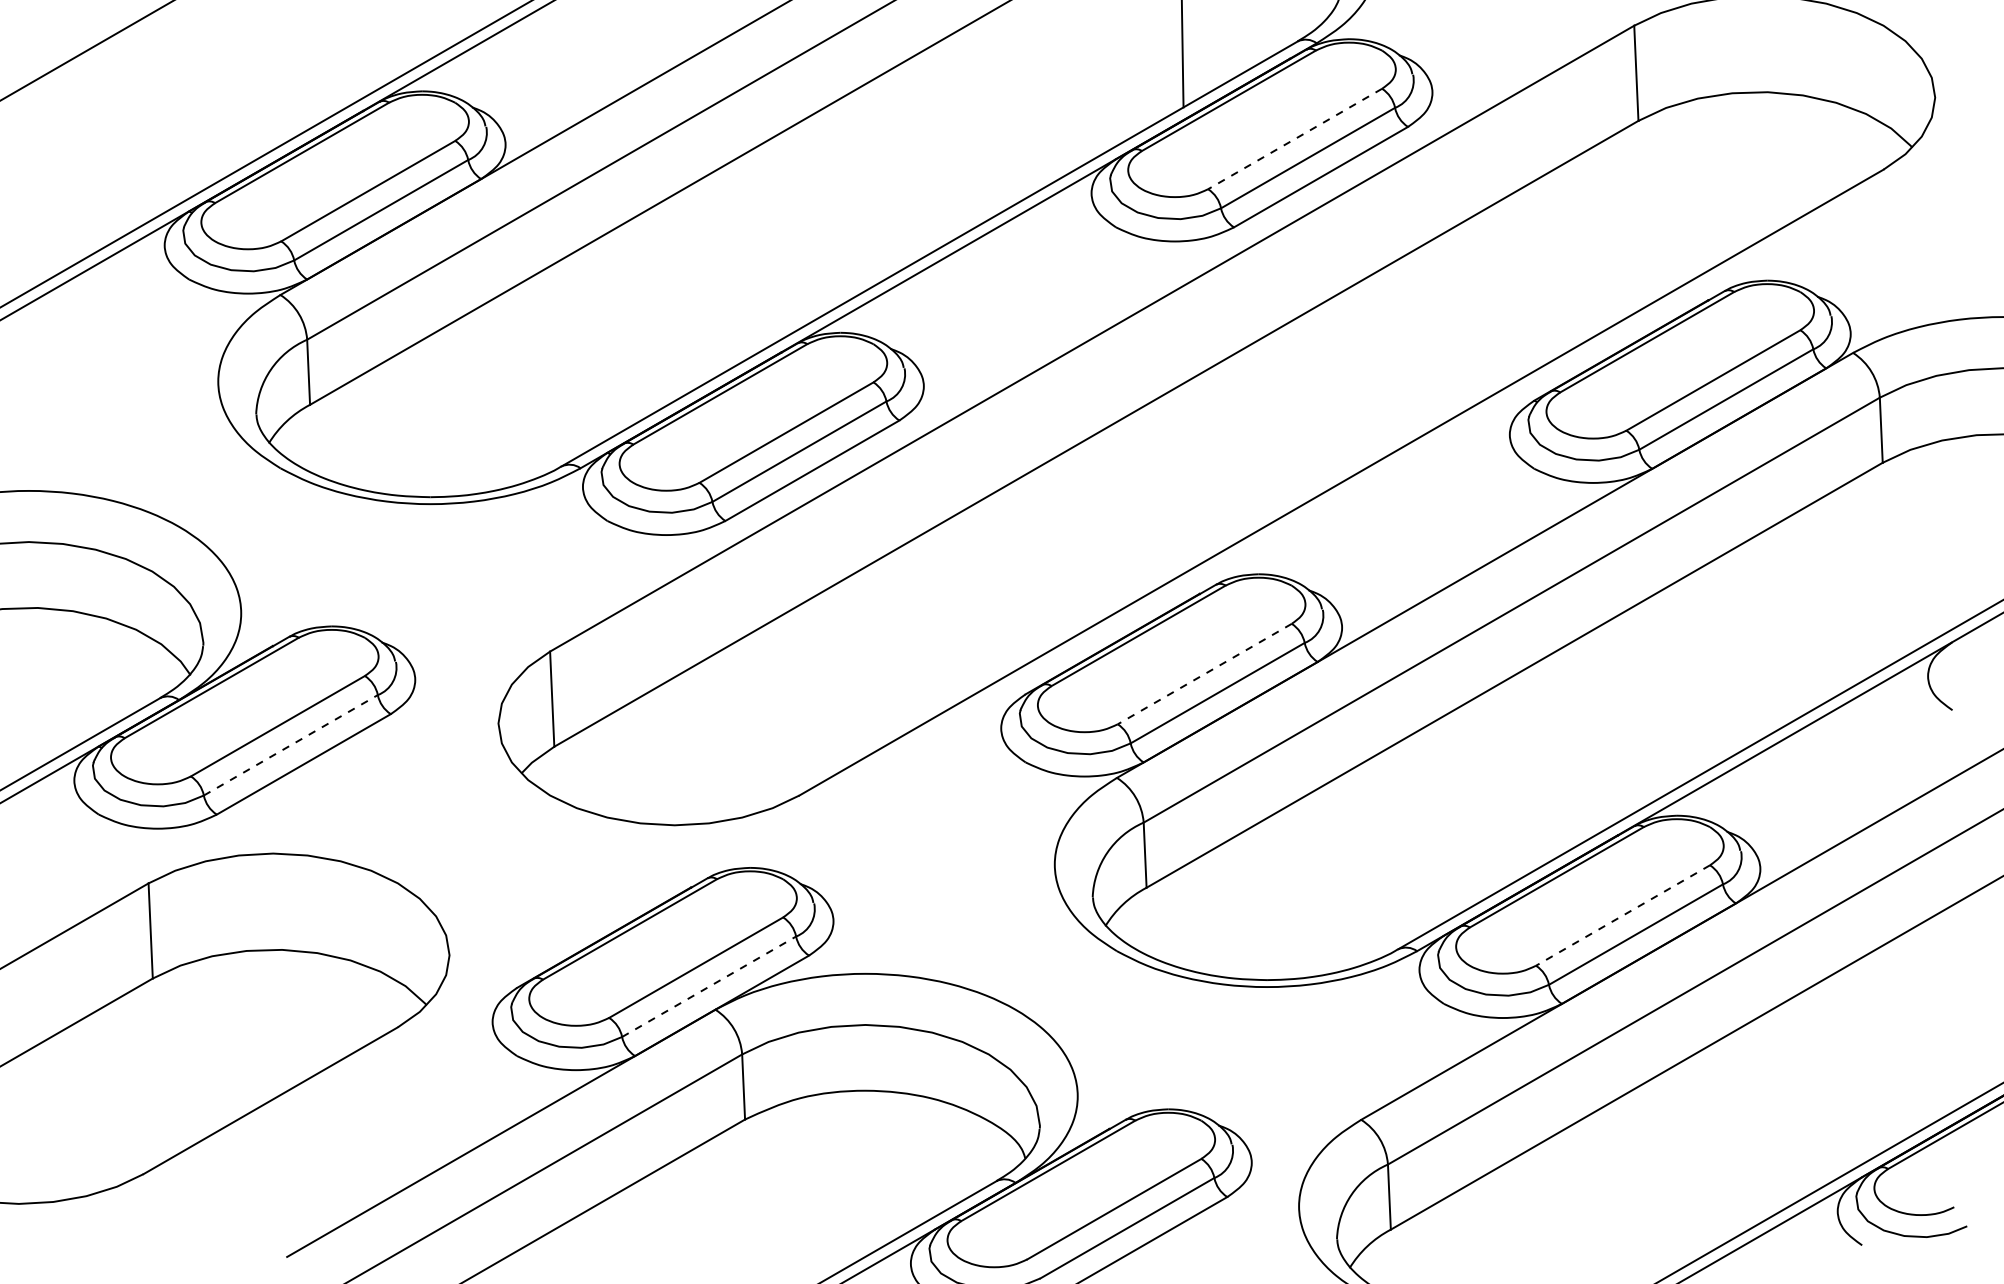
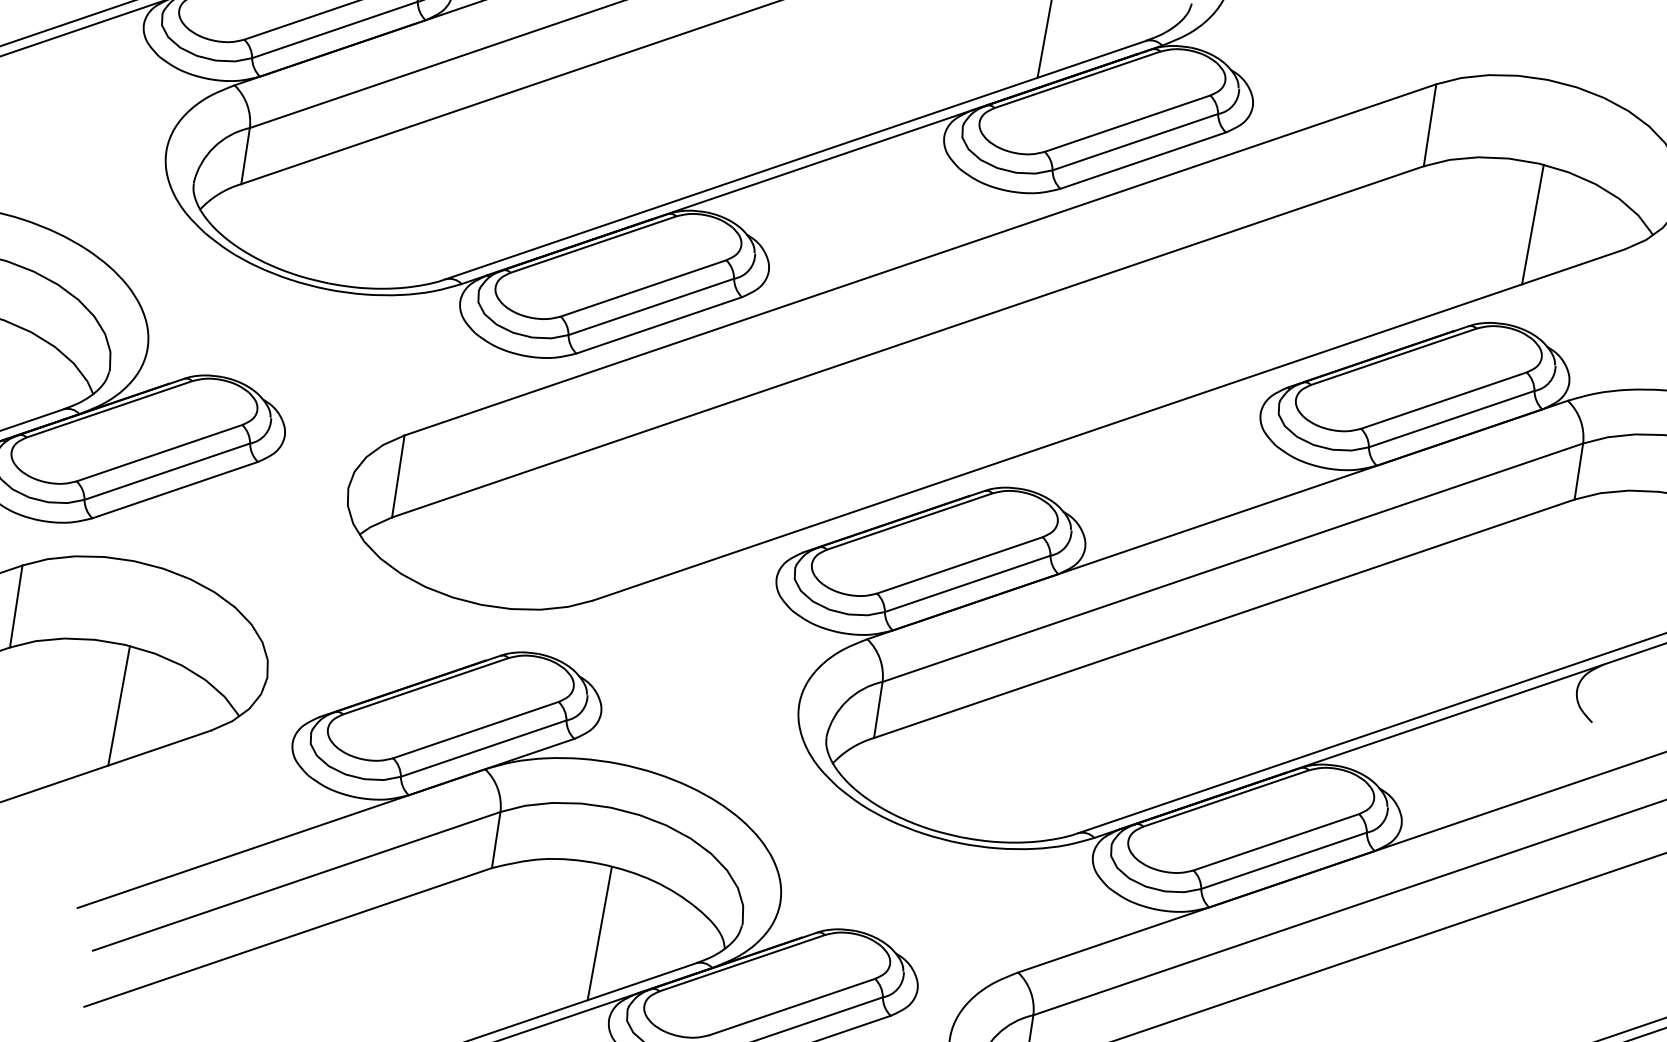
line: (1294, 139) -> (1126, 124), dashed -> solid
line: (1774, 162) -> (1532, 224), added
line: (1204, 674) -> (959, 565), dashed -> solid
line: (291, 745) -> (167, 471), dashed -> solid
line: (1622, 915) -> (1275, 842), dashed -> solid
line: (709, 986) -> (484, 748), dashed -> solid
line: (288, 1019) -> (118, 705), added
line: (880, 1169) -> (599, 933), added

